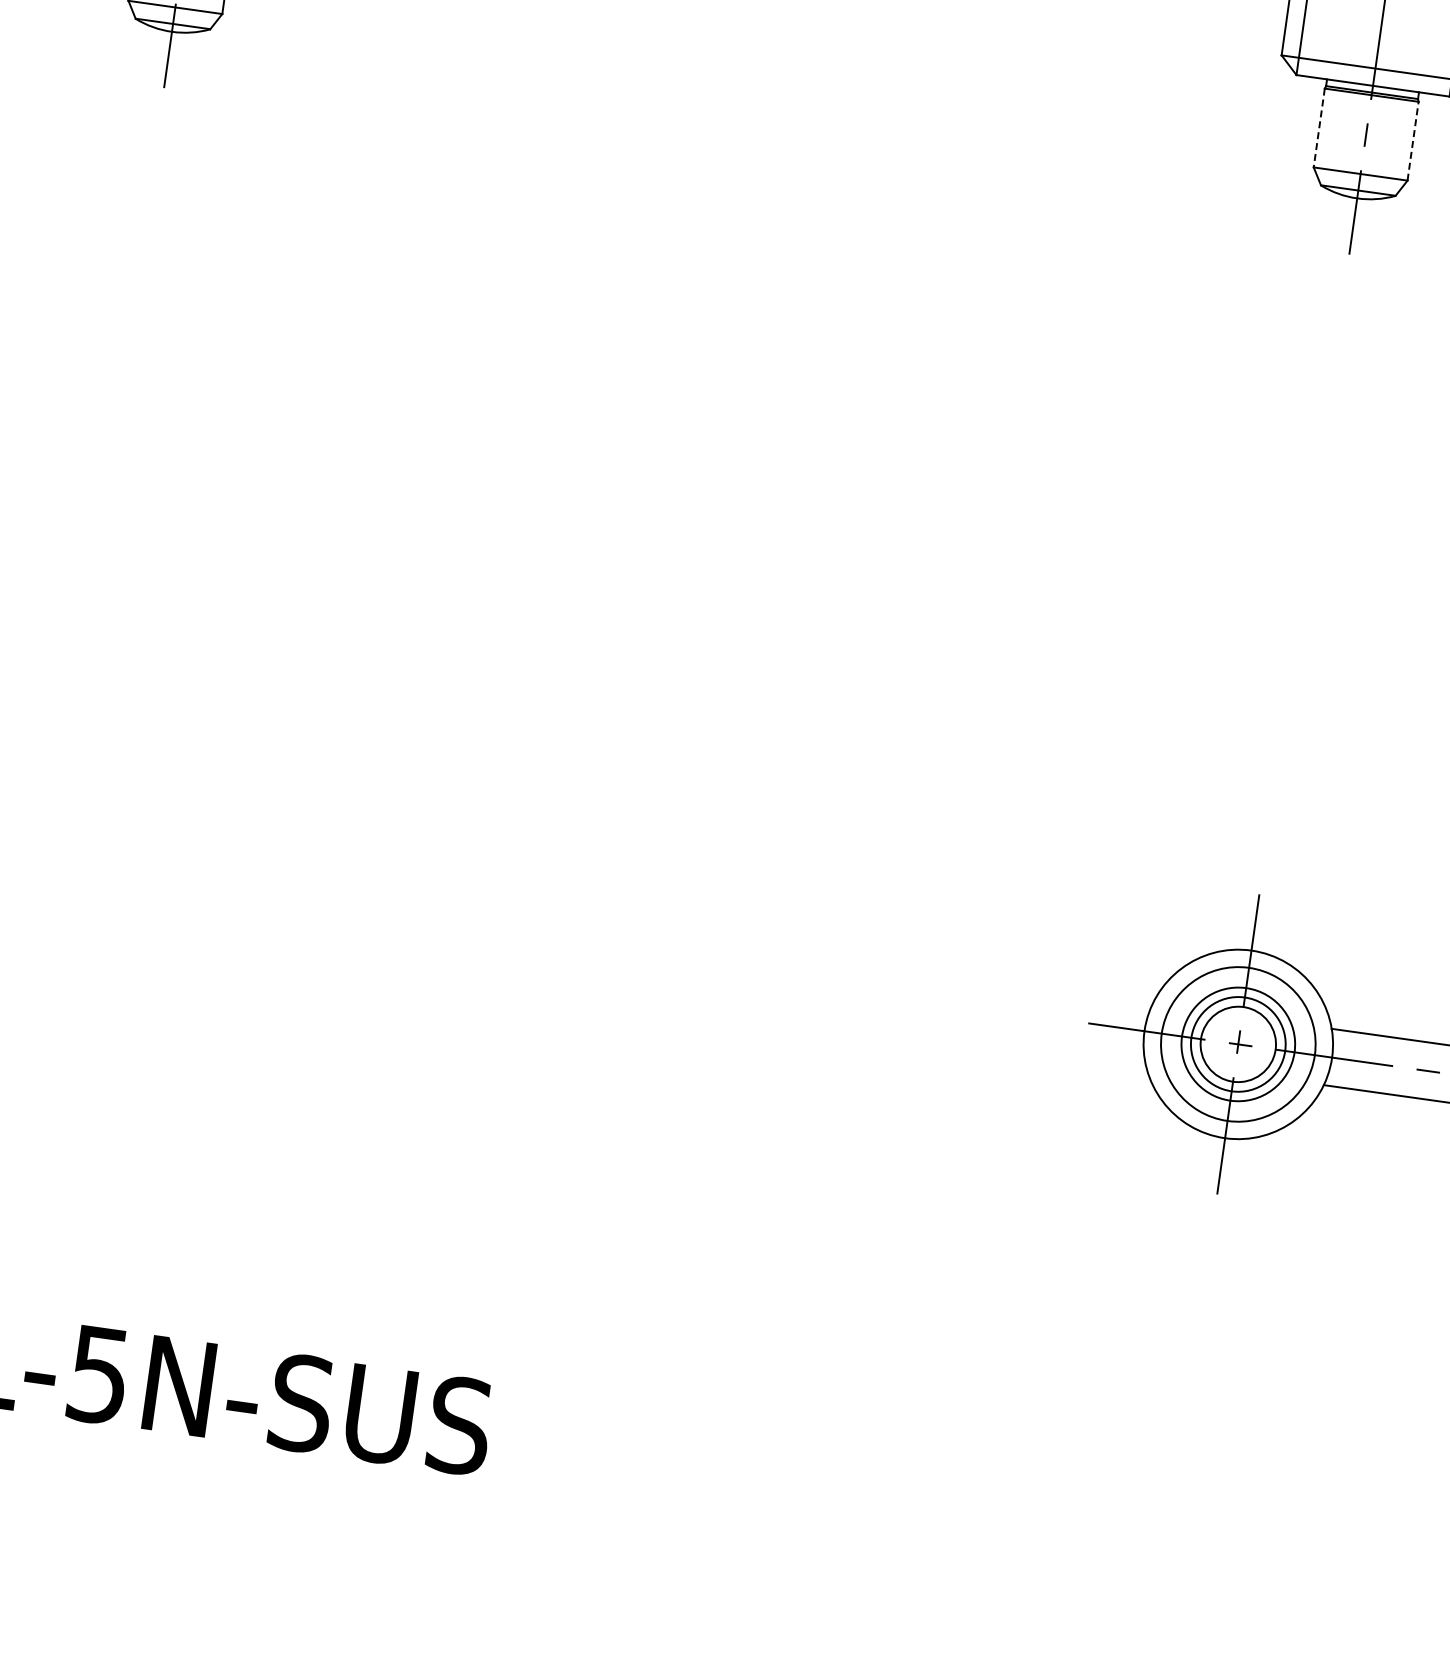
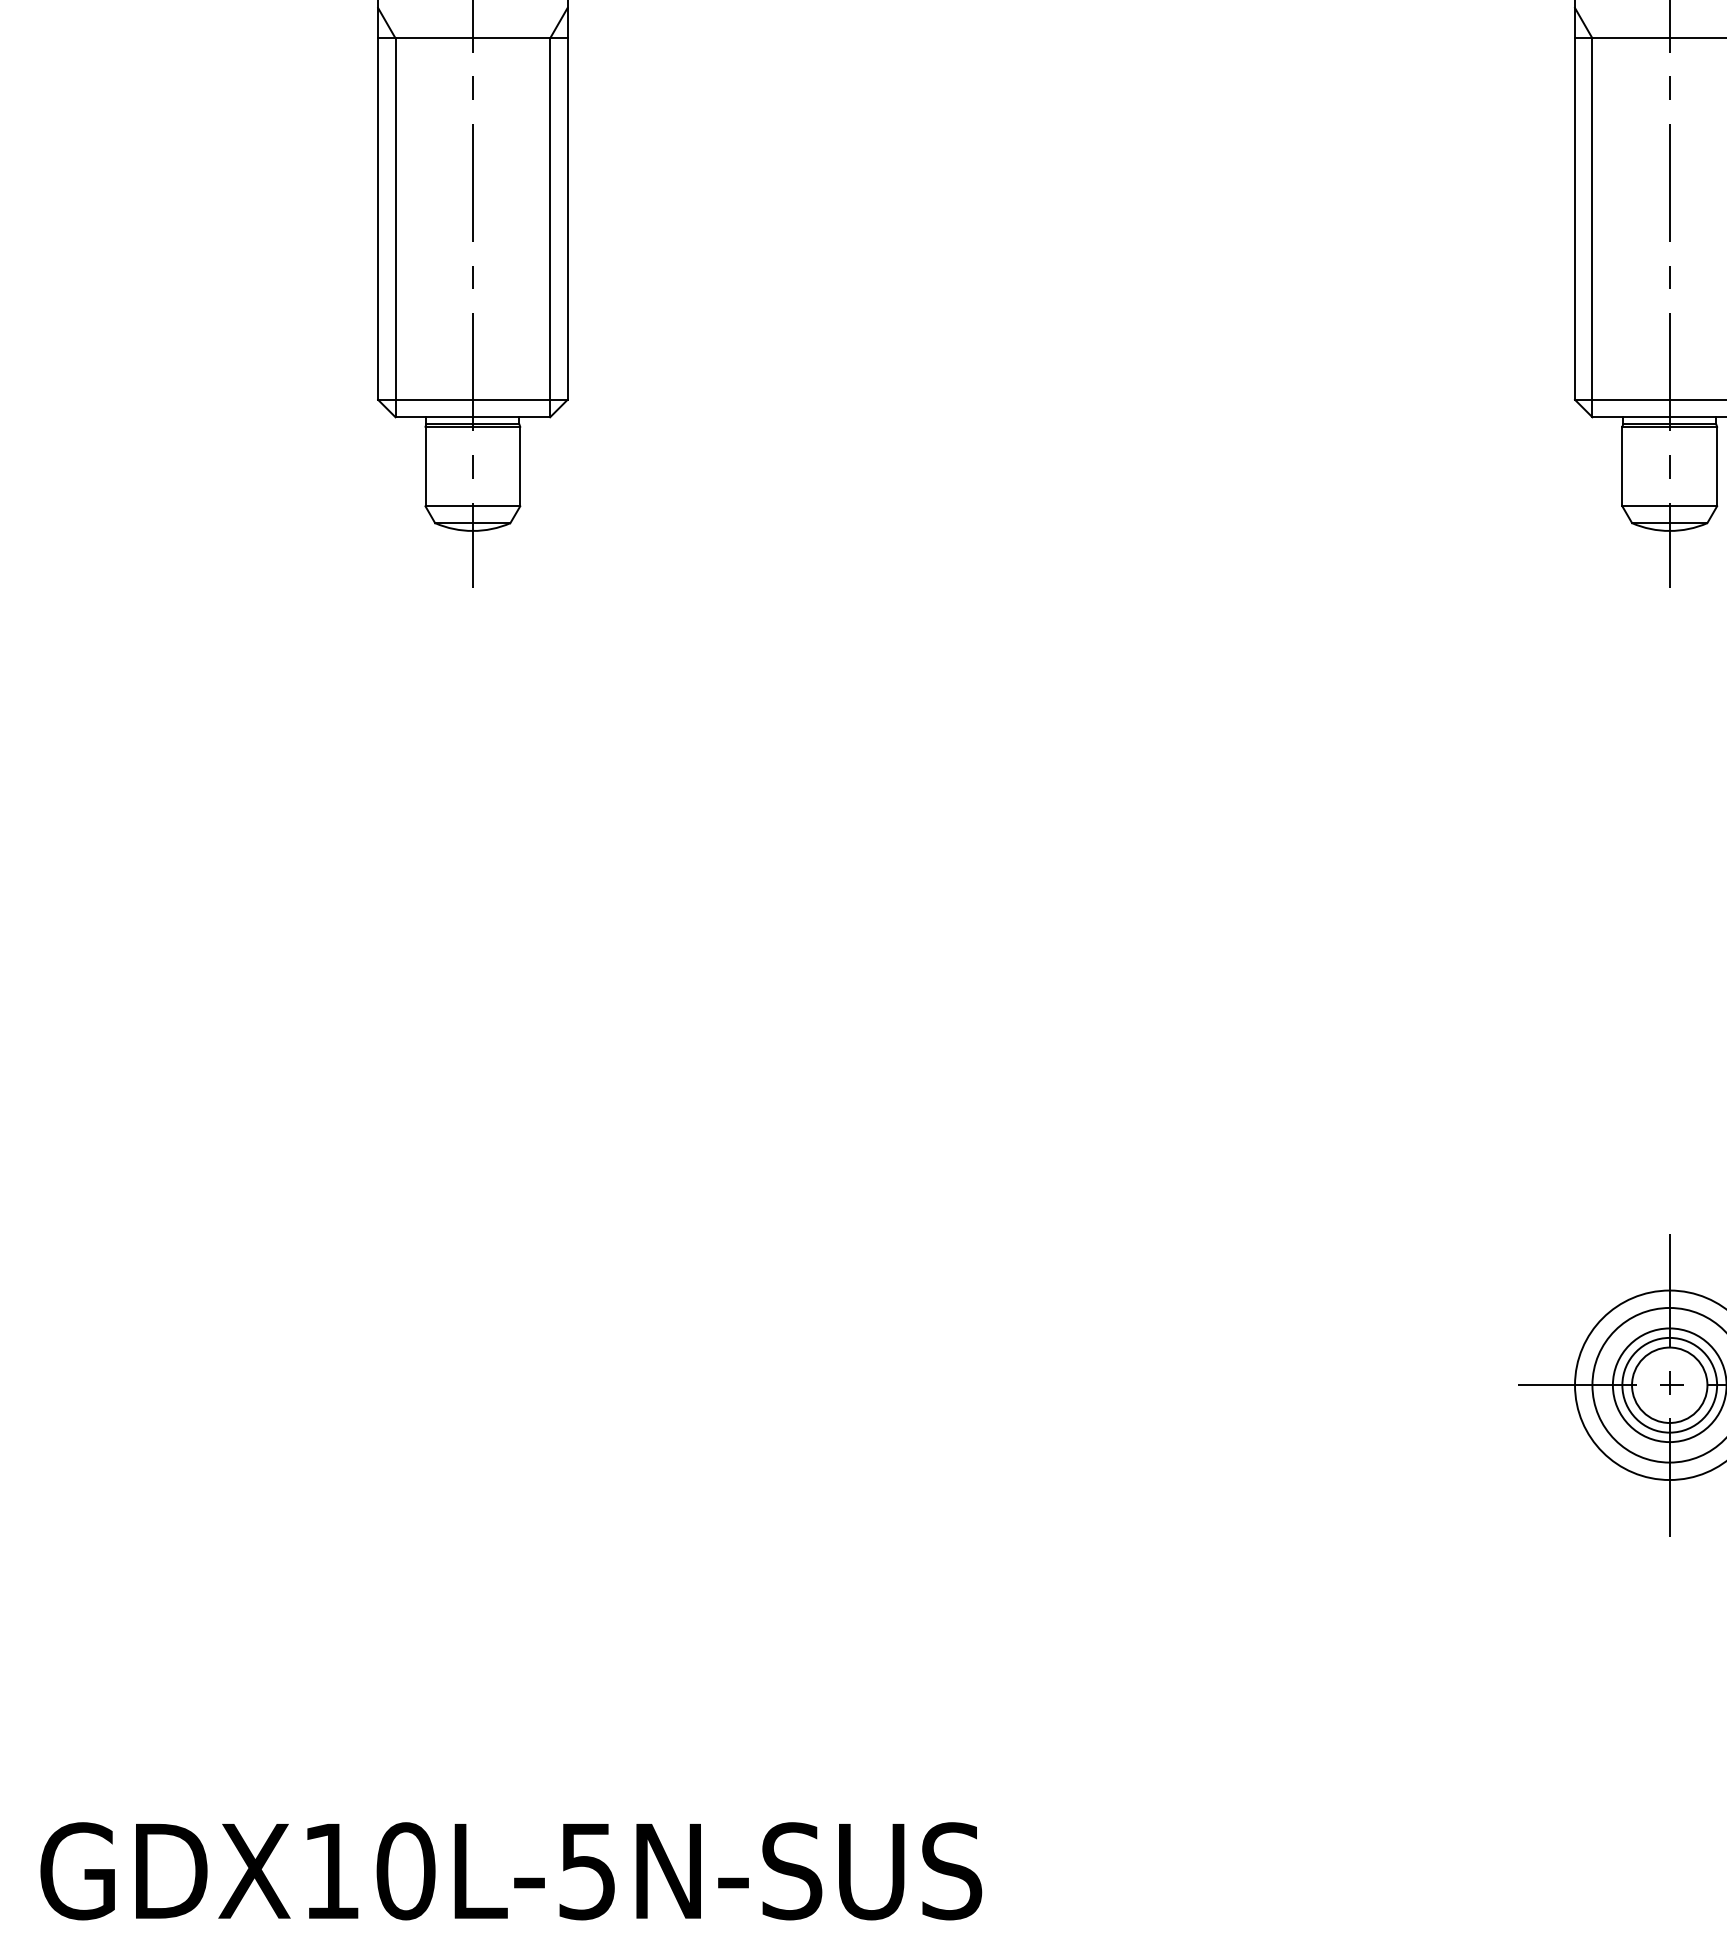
line: (1319, 128) -> (1622, 466), dashed -> solid
line: (1413, 141) -> (1717, 466), dashed -> solid

